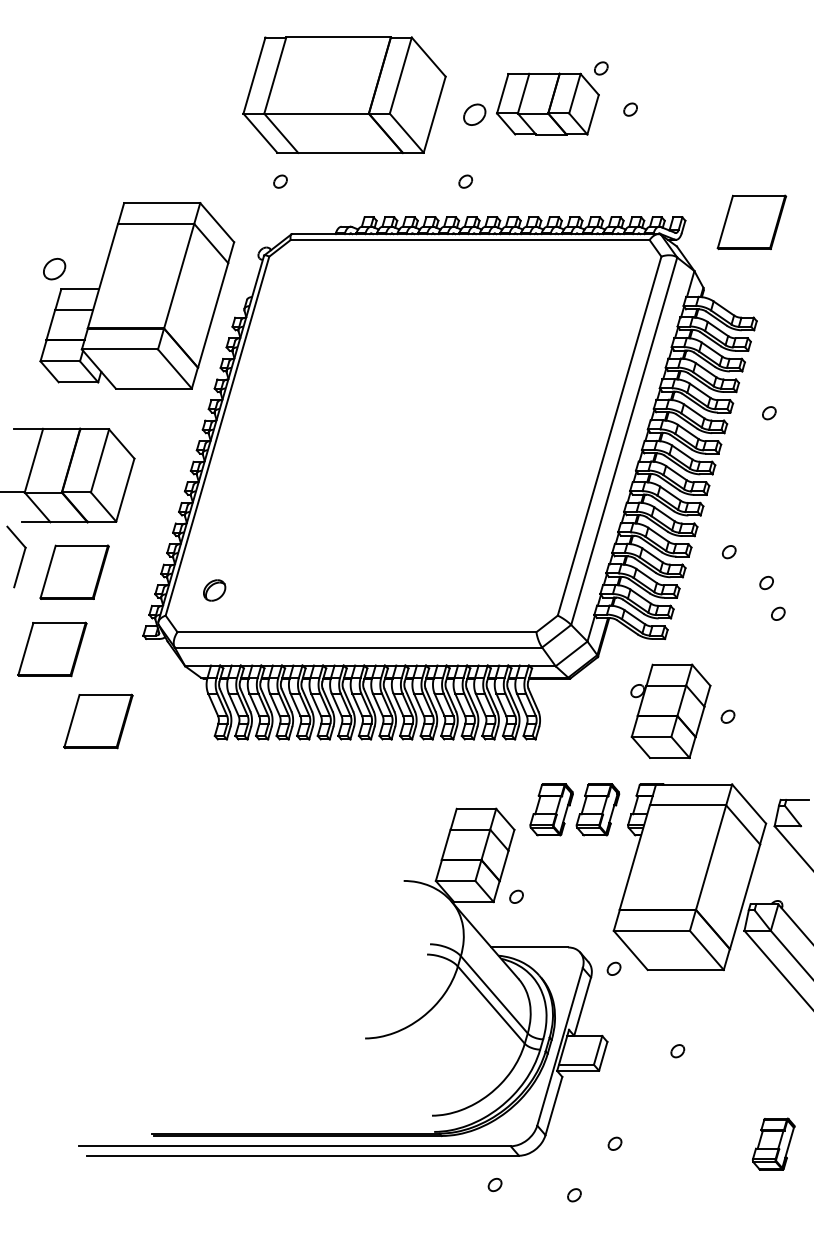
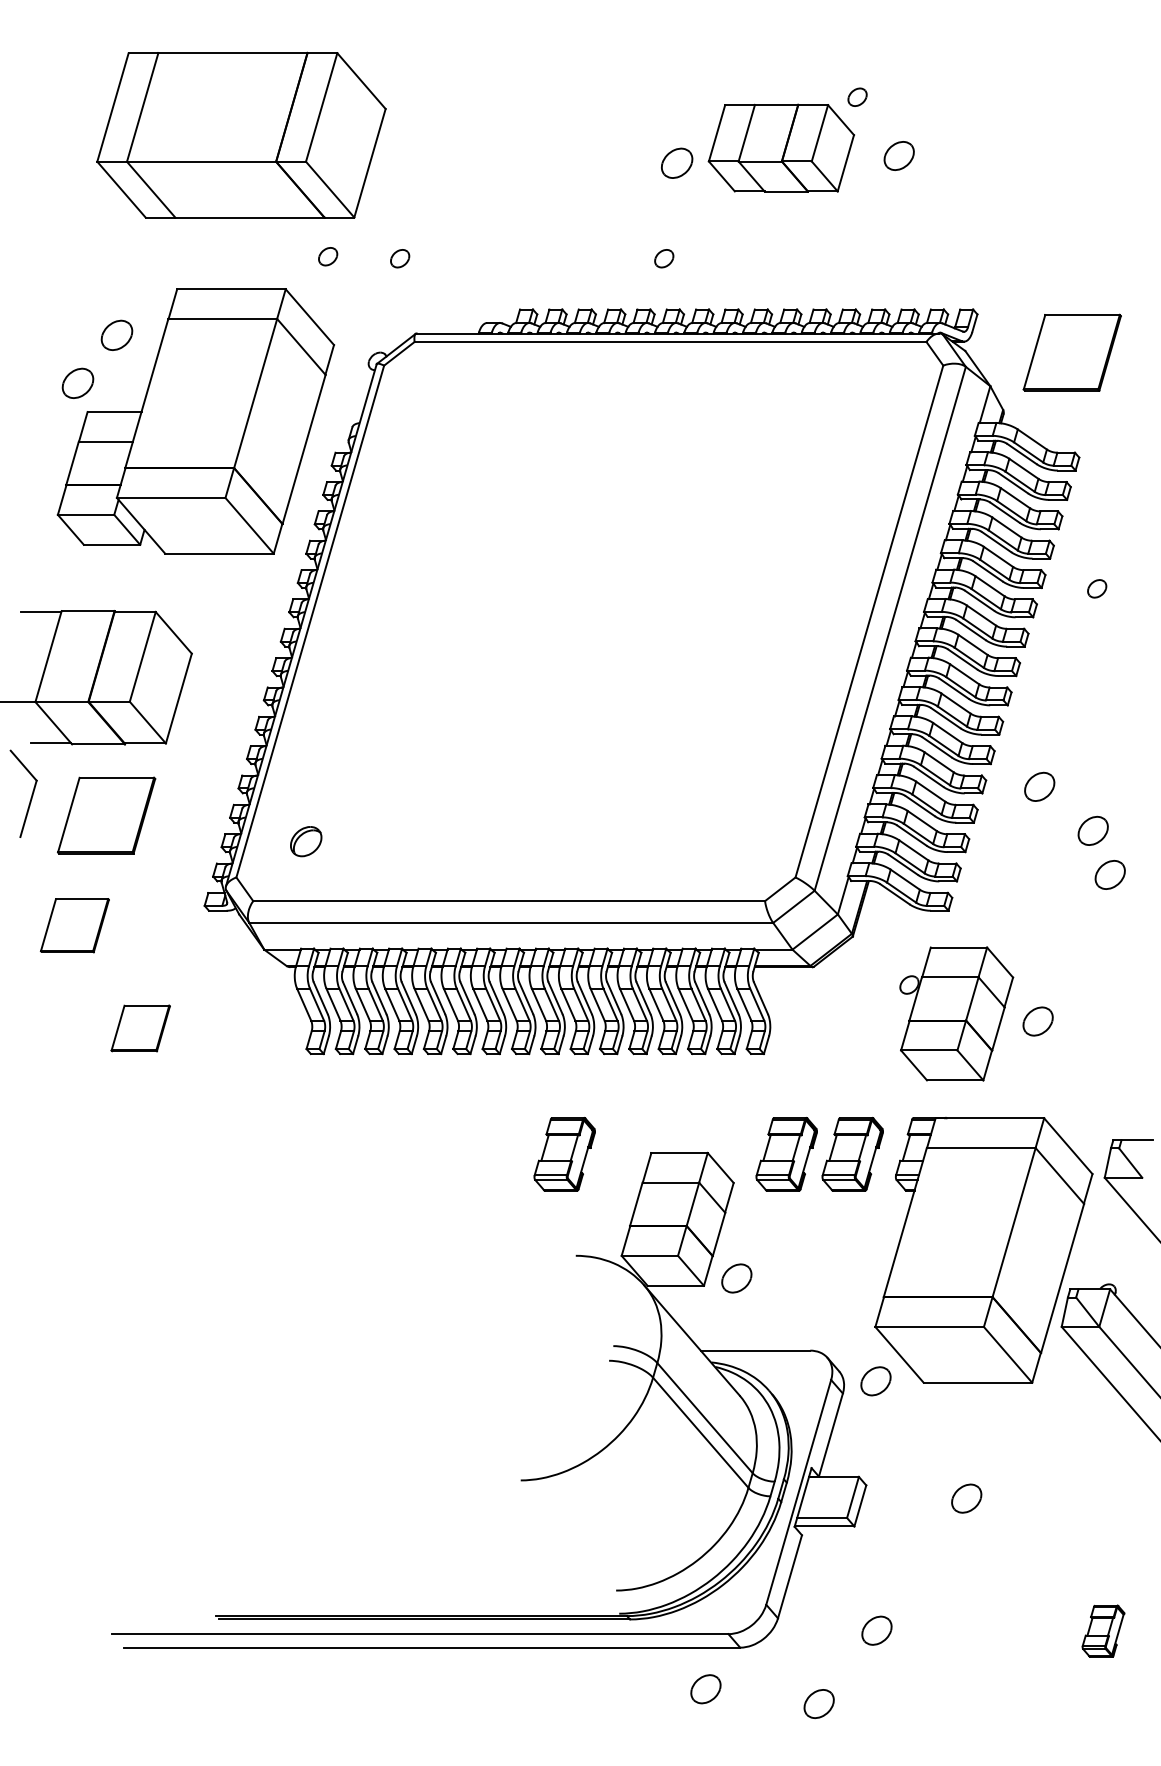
part: (344, 94) -> (241, 134), moved
part: (630, 109) -> (899, 155), size x1.6
part: (230, 180) -> (328, 256), added
part: (751, 222) -> (1071, 352), moved
part: (81, 234) -> (116, 334), added
part: (729, 551) -> (1040, 786), size x1.6
part: (766, 582) -> (1093, 830), size x1.6
part: (777, 613) -> (1109, 874), size x1.6
part: (52, 649) -> (74, 925), size x0.7
part: (728, 716) -> (1038, 1021), size x1.6
part: (98, 721) -> (140, 1028), size x0.6
part: (395, 809) -> (564, 1154), added
part: (516, 896) -> (736, 1278), size x1.6
part: (613, 968) -> (875, 1380), size x1.6
part: (677, 1051) -> (966, 1498), size x1.6
part: (615, 1143) -> (877, 1630), size x1.6
part: (773, 1143) -> (1103, 1630), size x0.7
part: (495, 1185) -> (706, 1689), size x1.6
part: (574, 1194) -> (819, 1703), size x1.6

